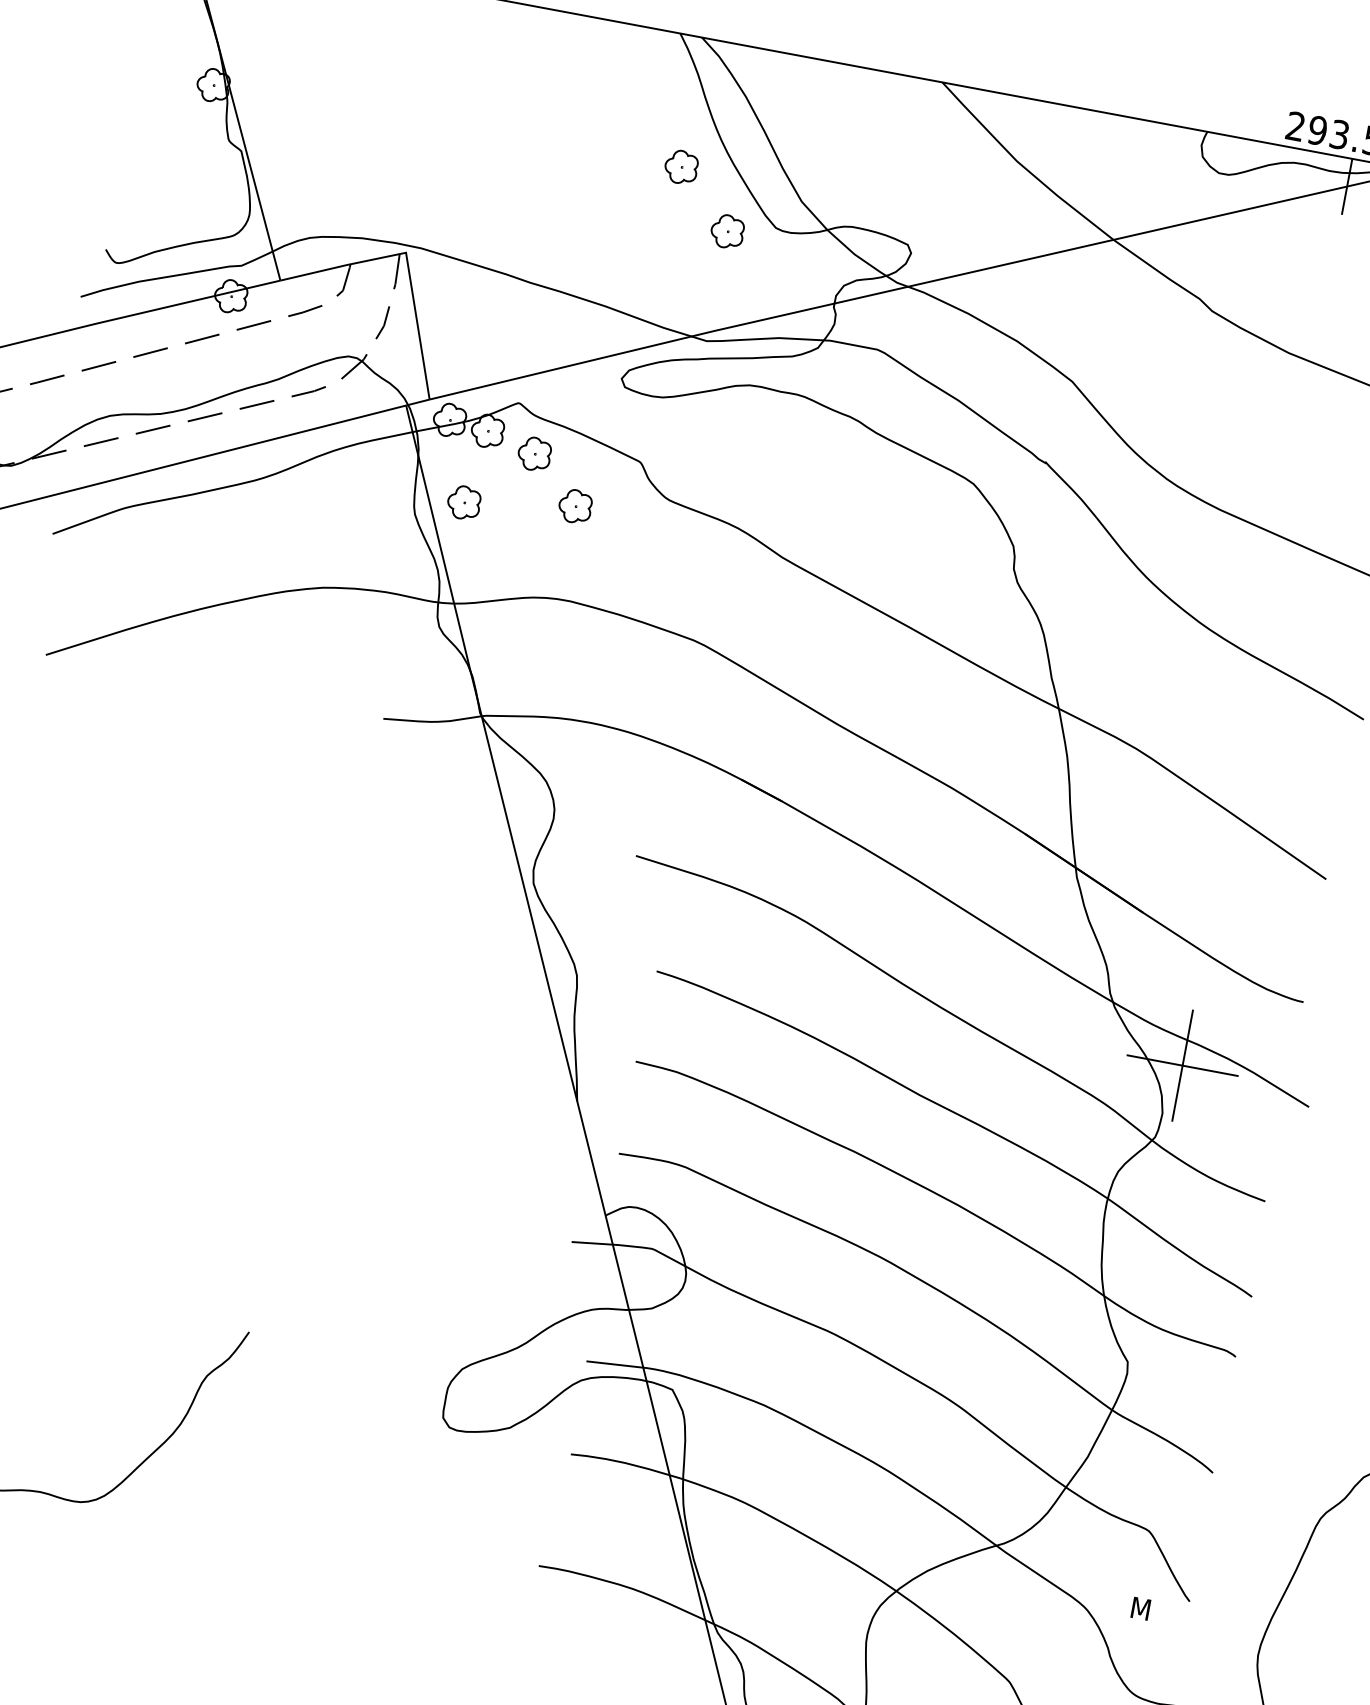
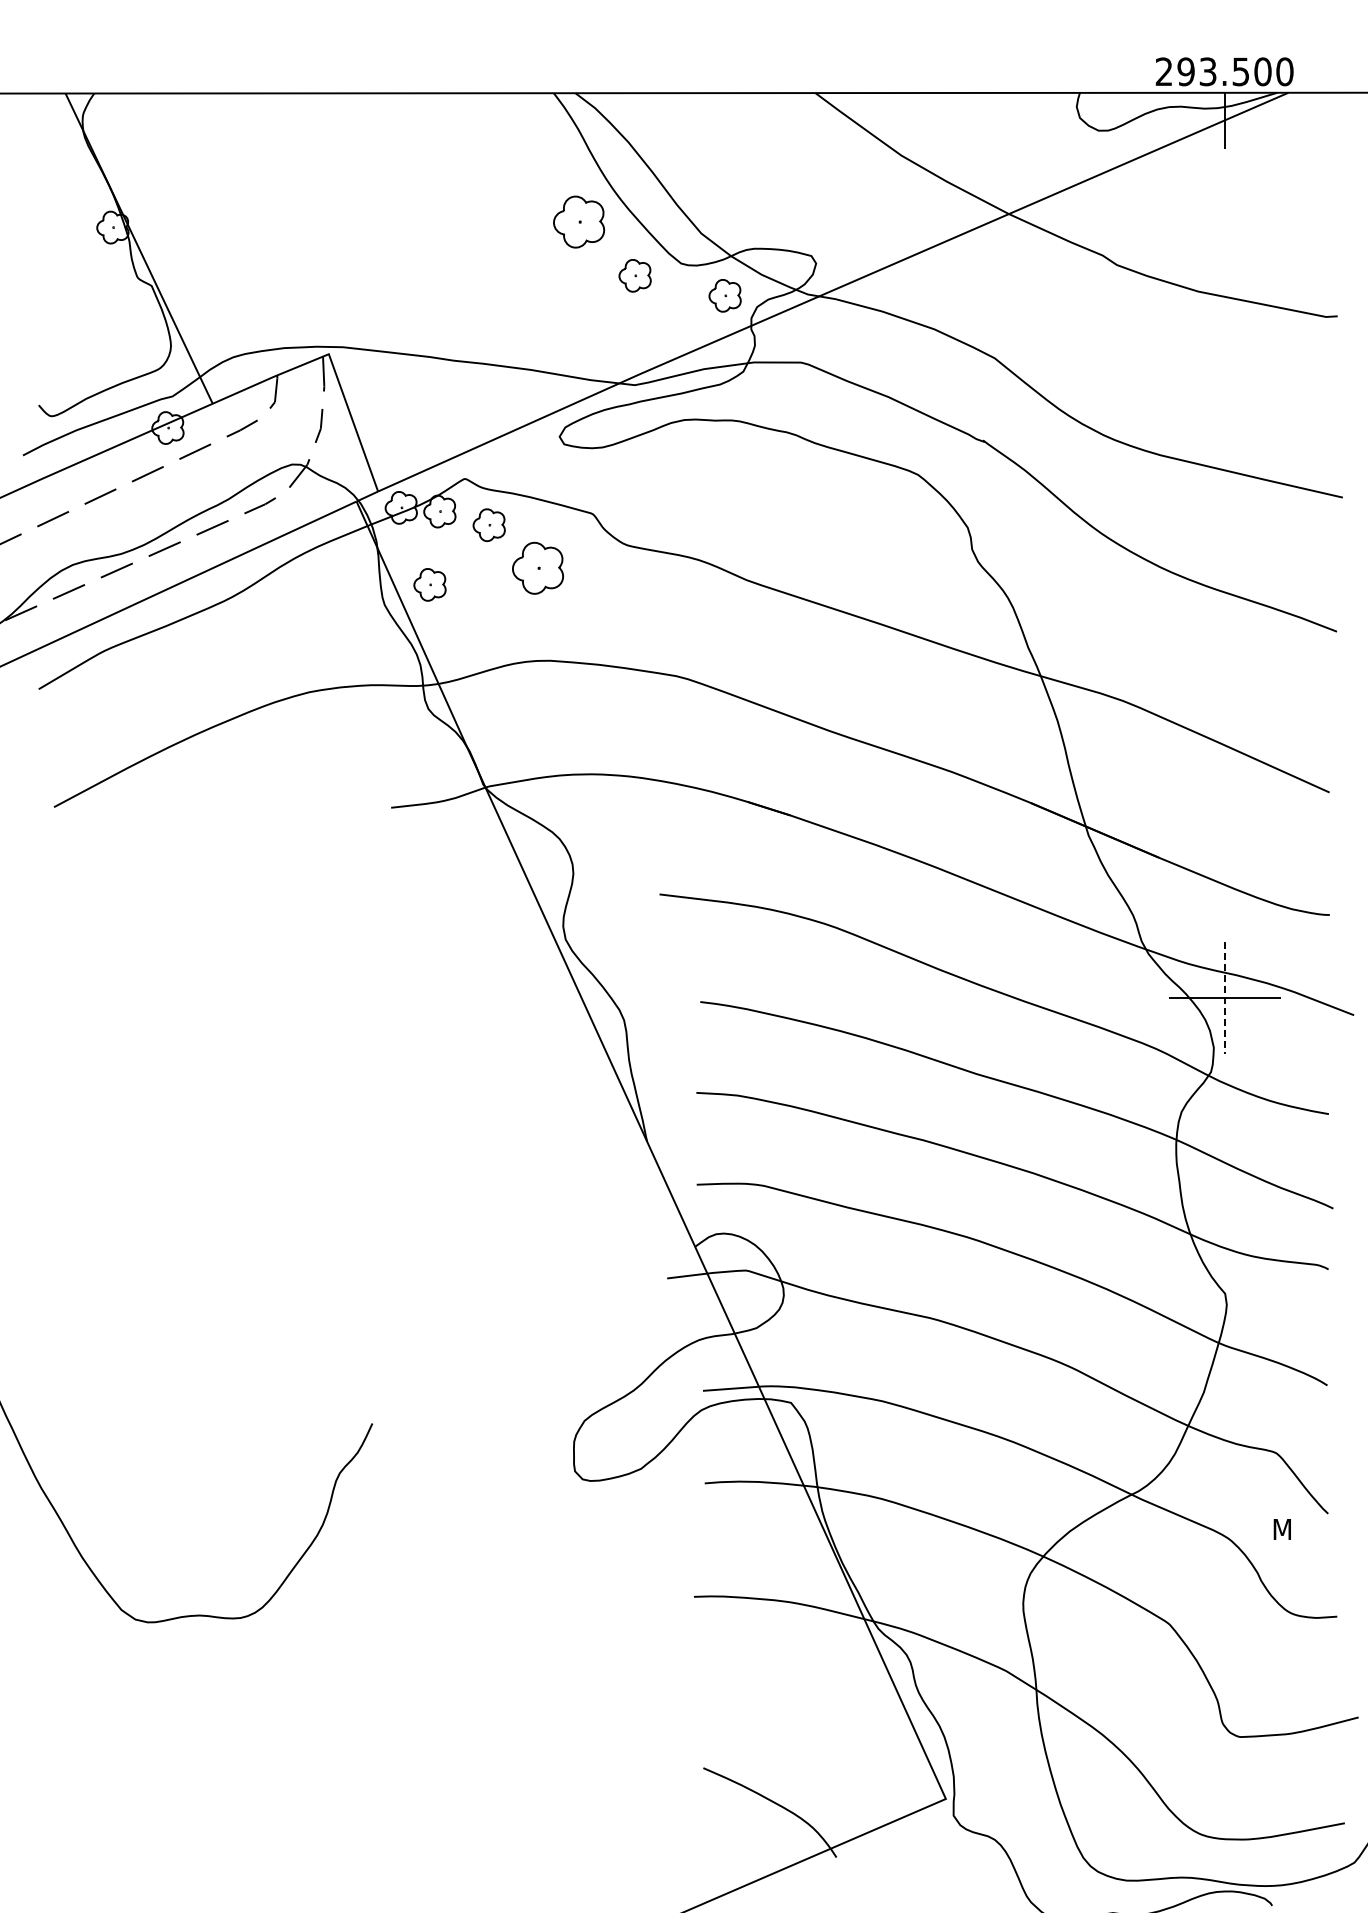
part: (680, 166) -> (578, 221), size x1.6
part: (813, 268) -> (724, 295), added
part: (574, 506) -> (537, 568), size x1.6
line: (1182, 1066) -> (1224, 998), solid -> dashed

